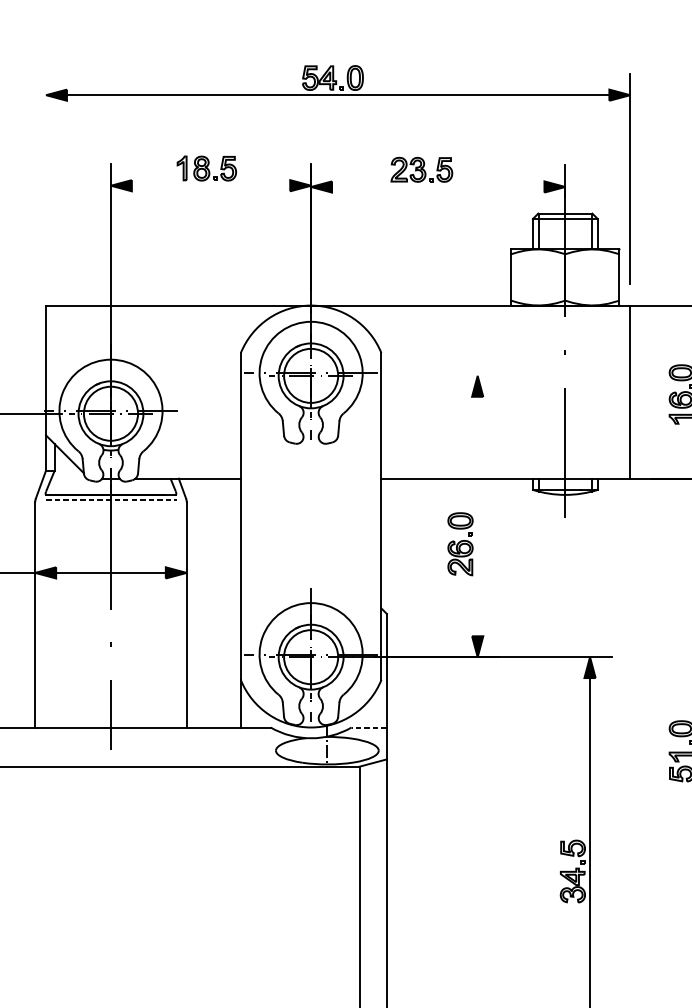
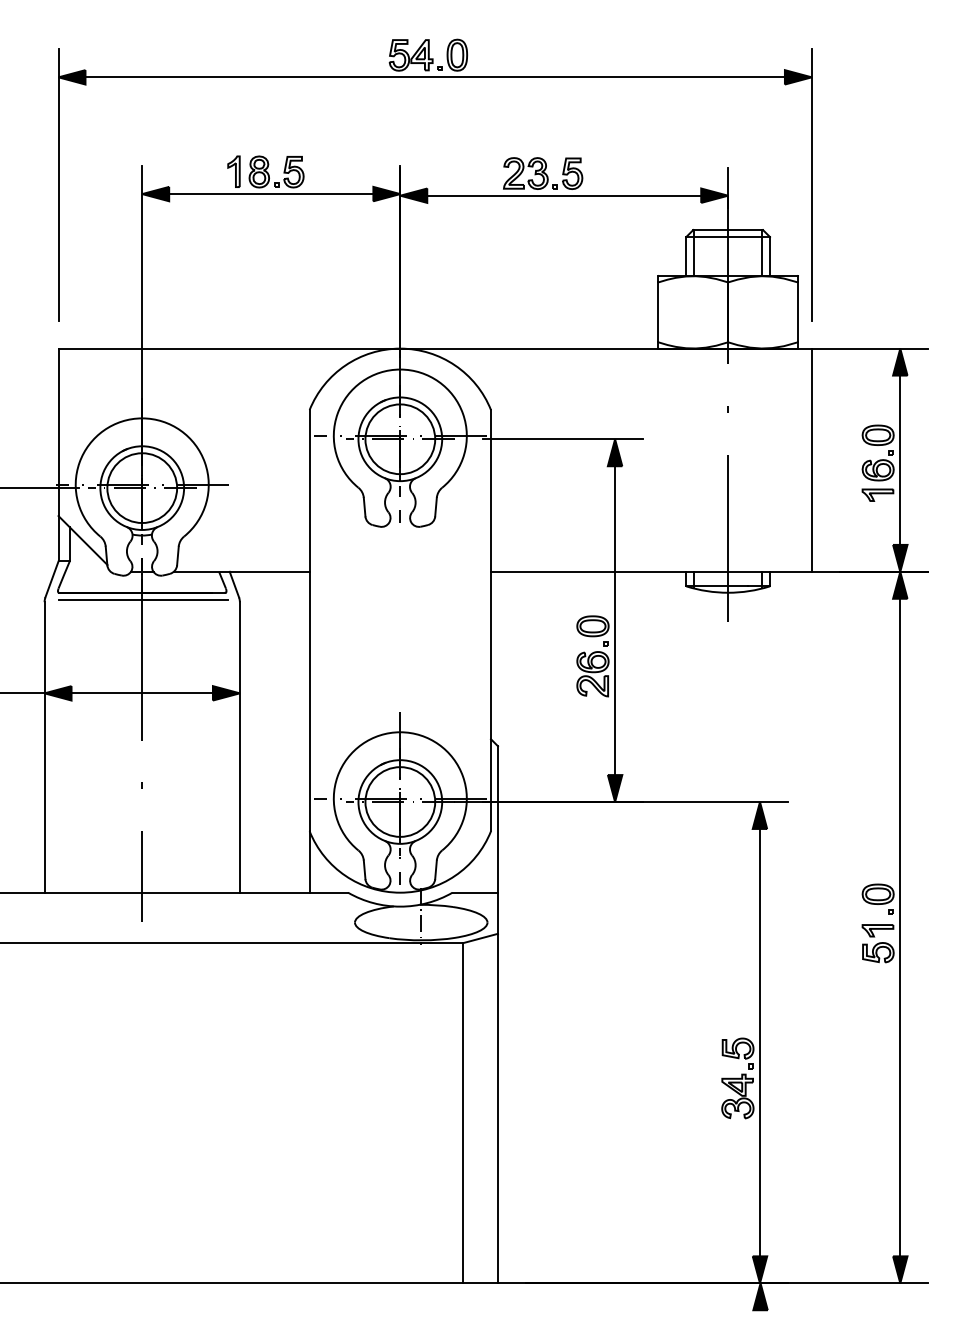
line: (46, 178) -> (58, 184), added
line: (211, 186) -> (271, 194), added
line: (438, 186) -> (564, 195), added
line: (436, 376) -> (562, 439), added
line: (111, 500) -> (143, 599), dashed -> solid
line: (477, 516) -> (615, 620), added
line: (369, 727) -> (475, 892), dashed -> solid

